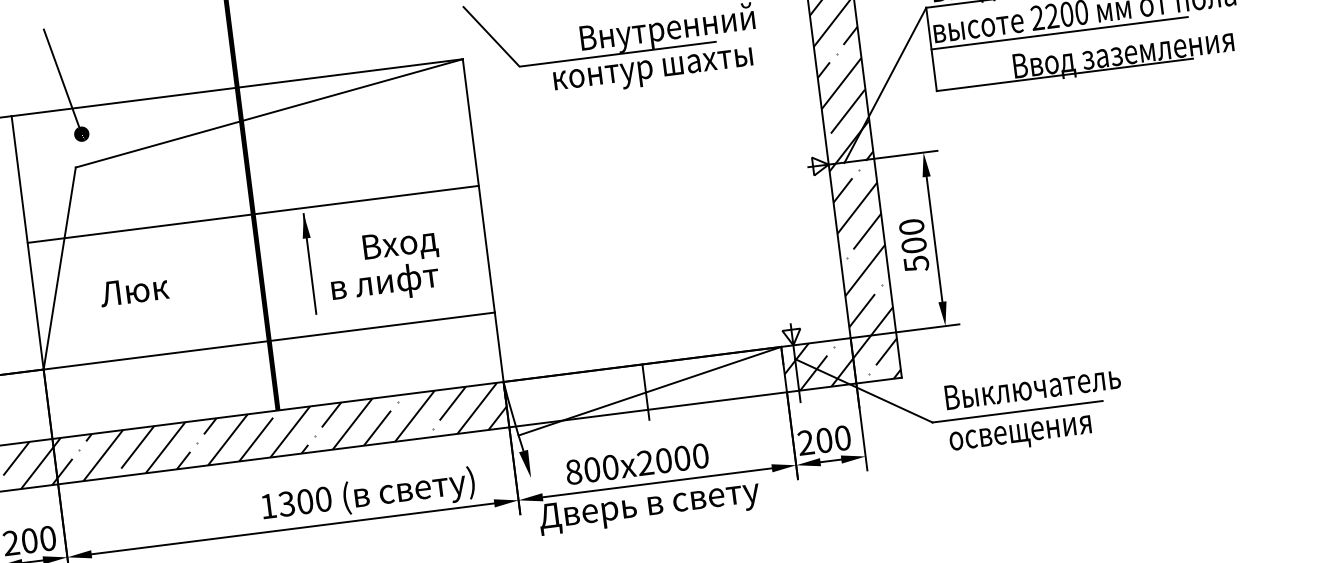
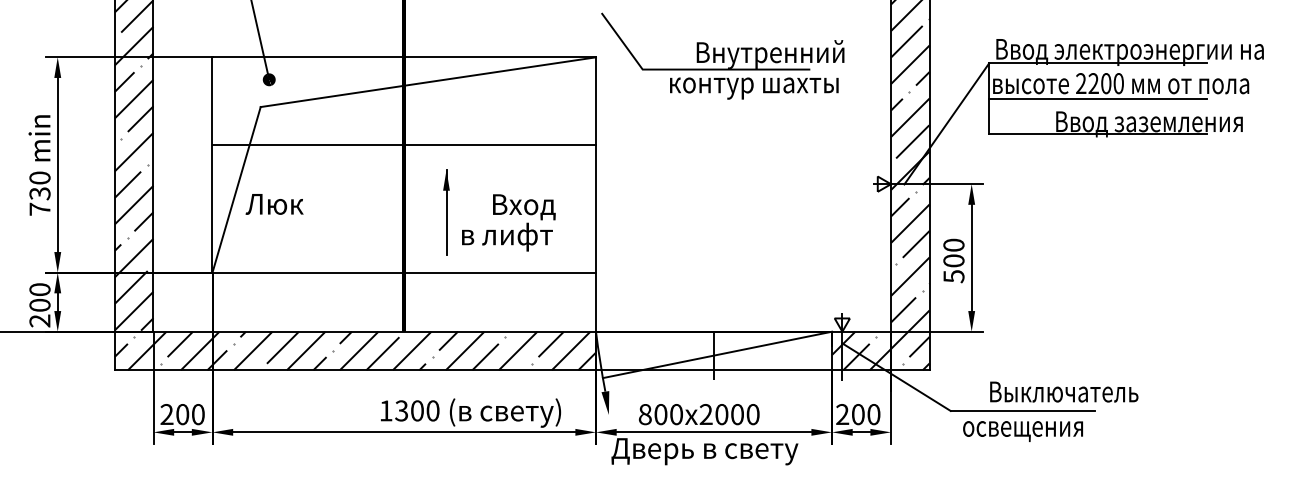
line: (252, 215) -> (403, 145), moved
text: (134, 290) -> (274, 204), moved
text: (1033, 386) -> (1064, 391), moved

